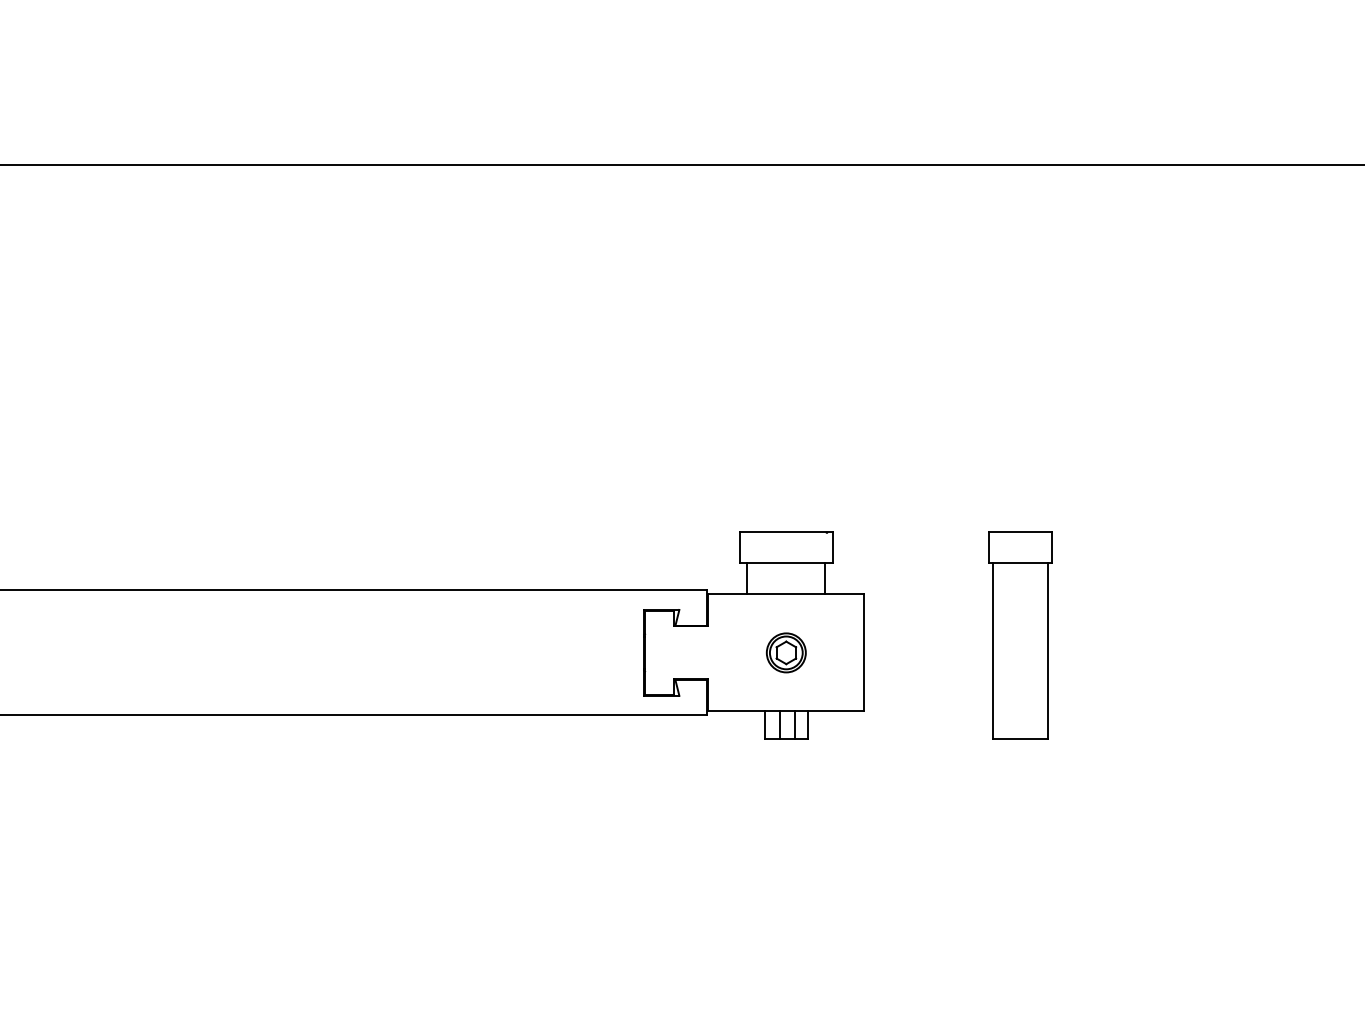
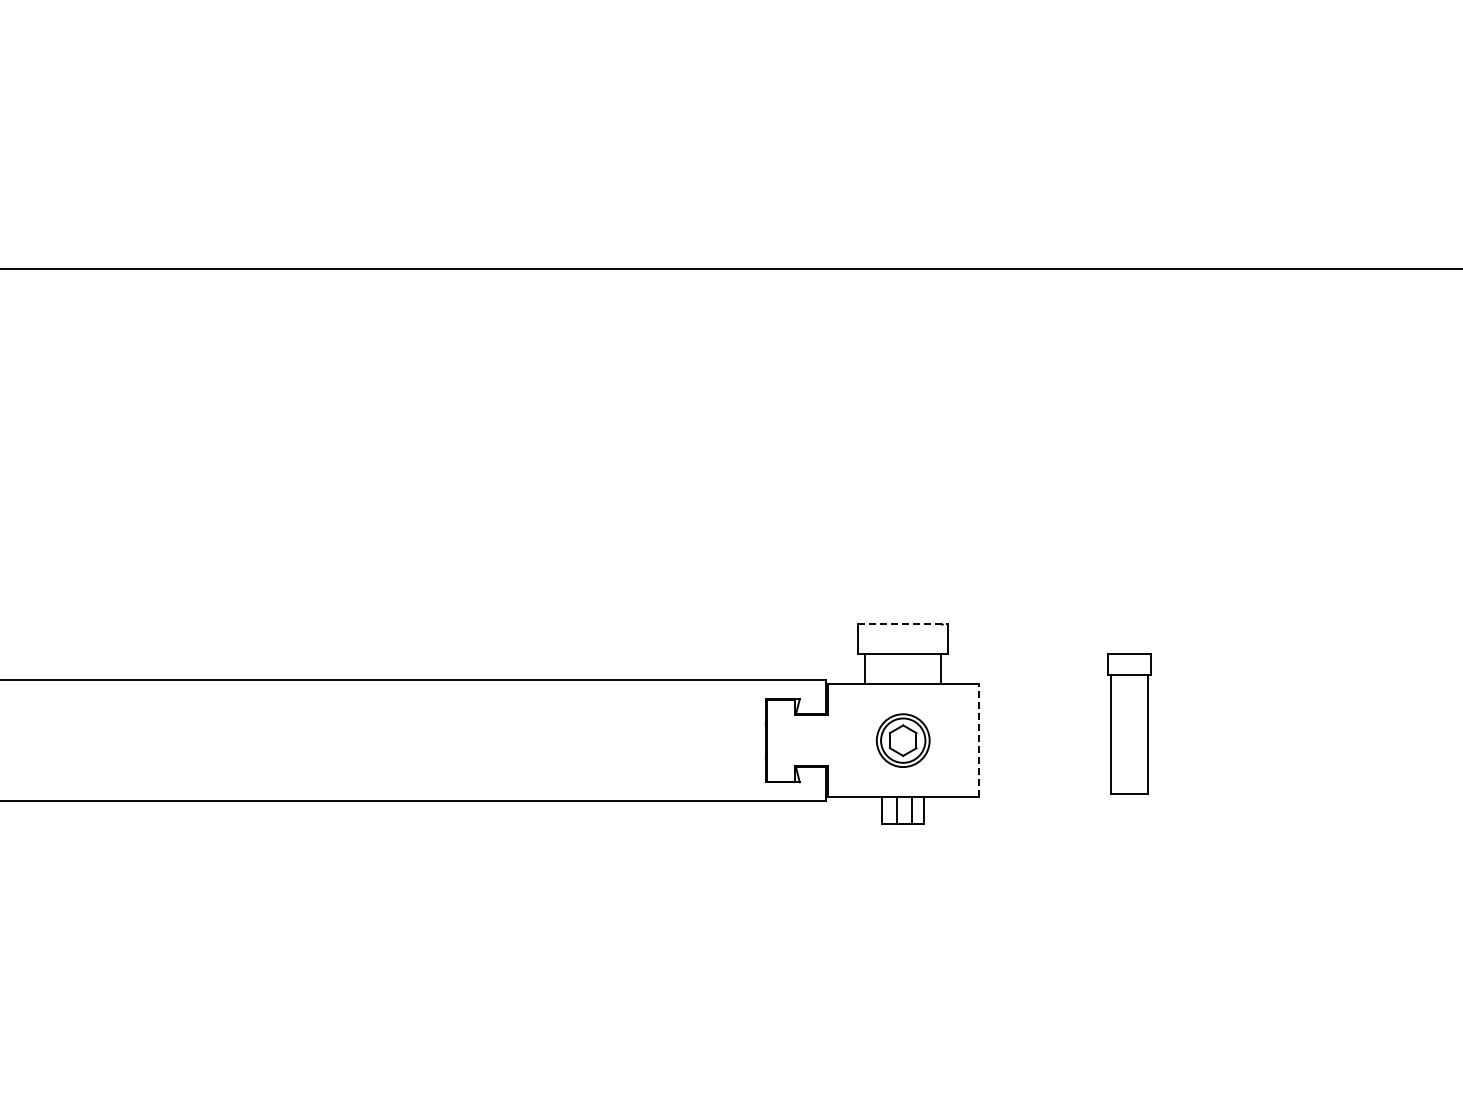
line: (786, 531) -> (903, 623), solid -> dashed
part: (1020, 635) -> (1129, 723), size x0.7
part: (785, 652) -> (902, 740), size x1.4
line: (864, 652) -> (978, 740), solid -> dashed

